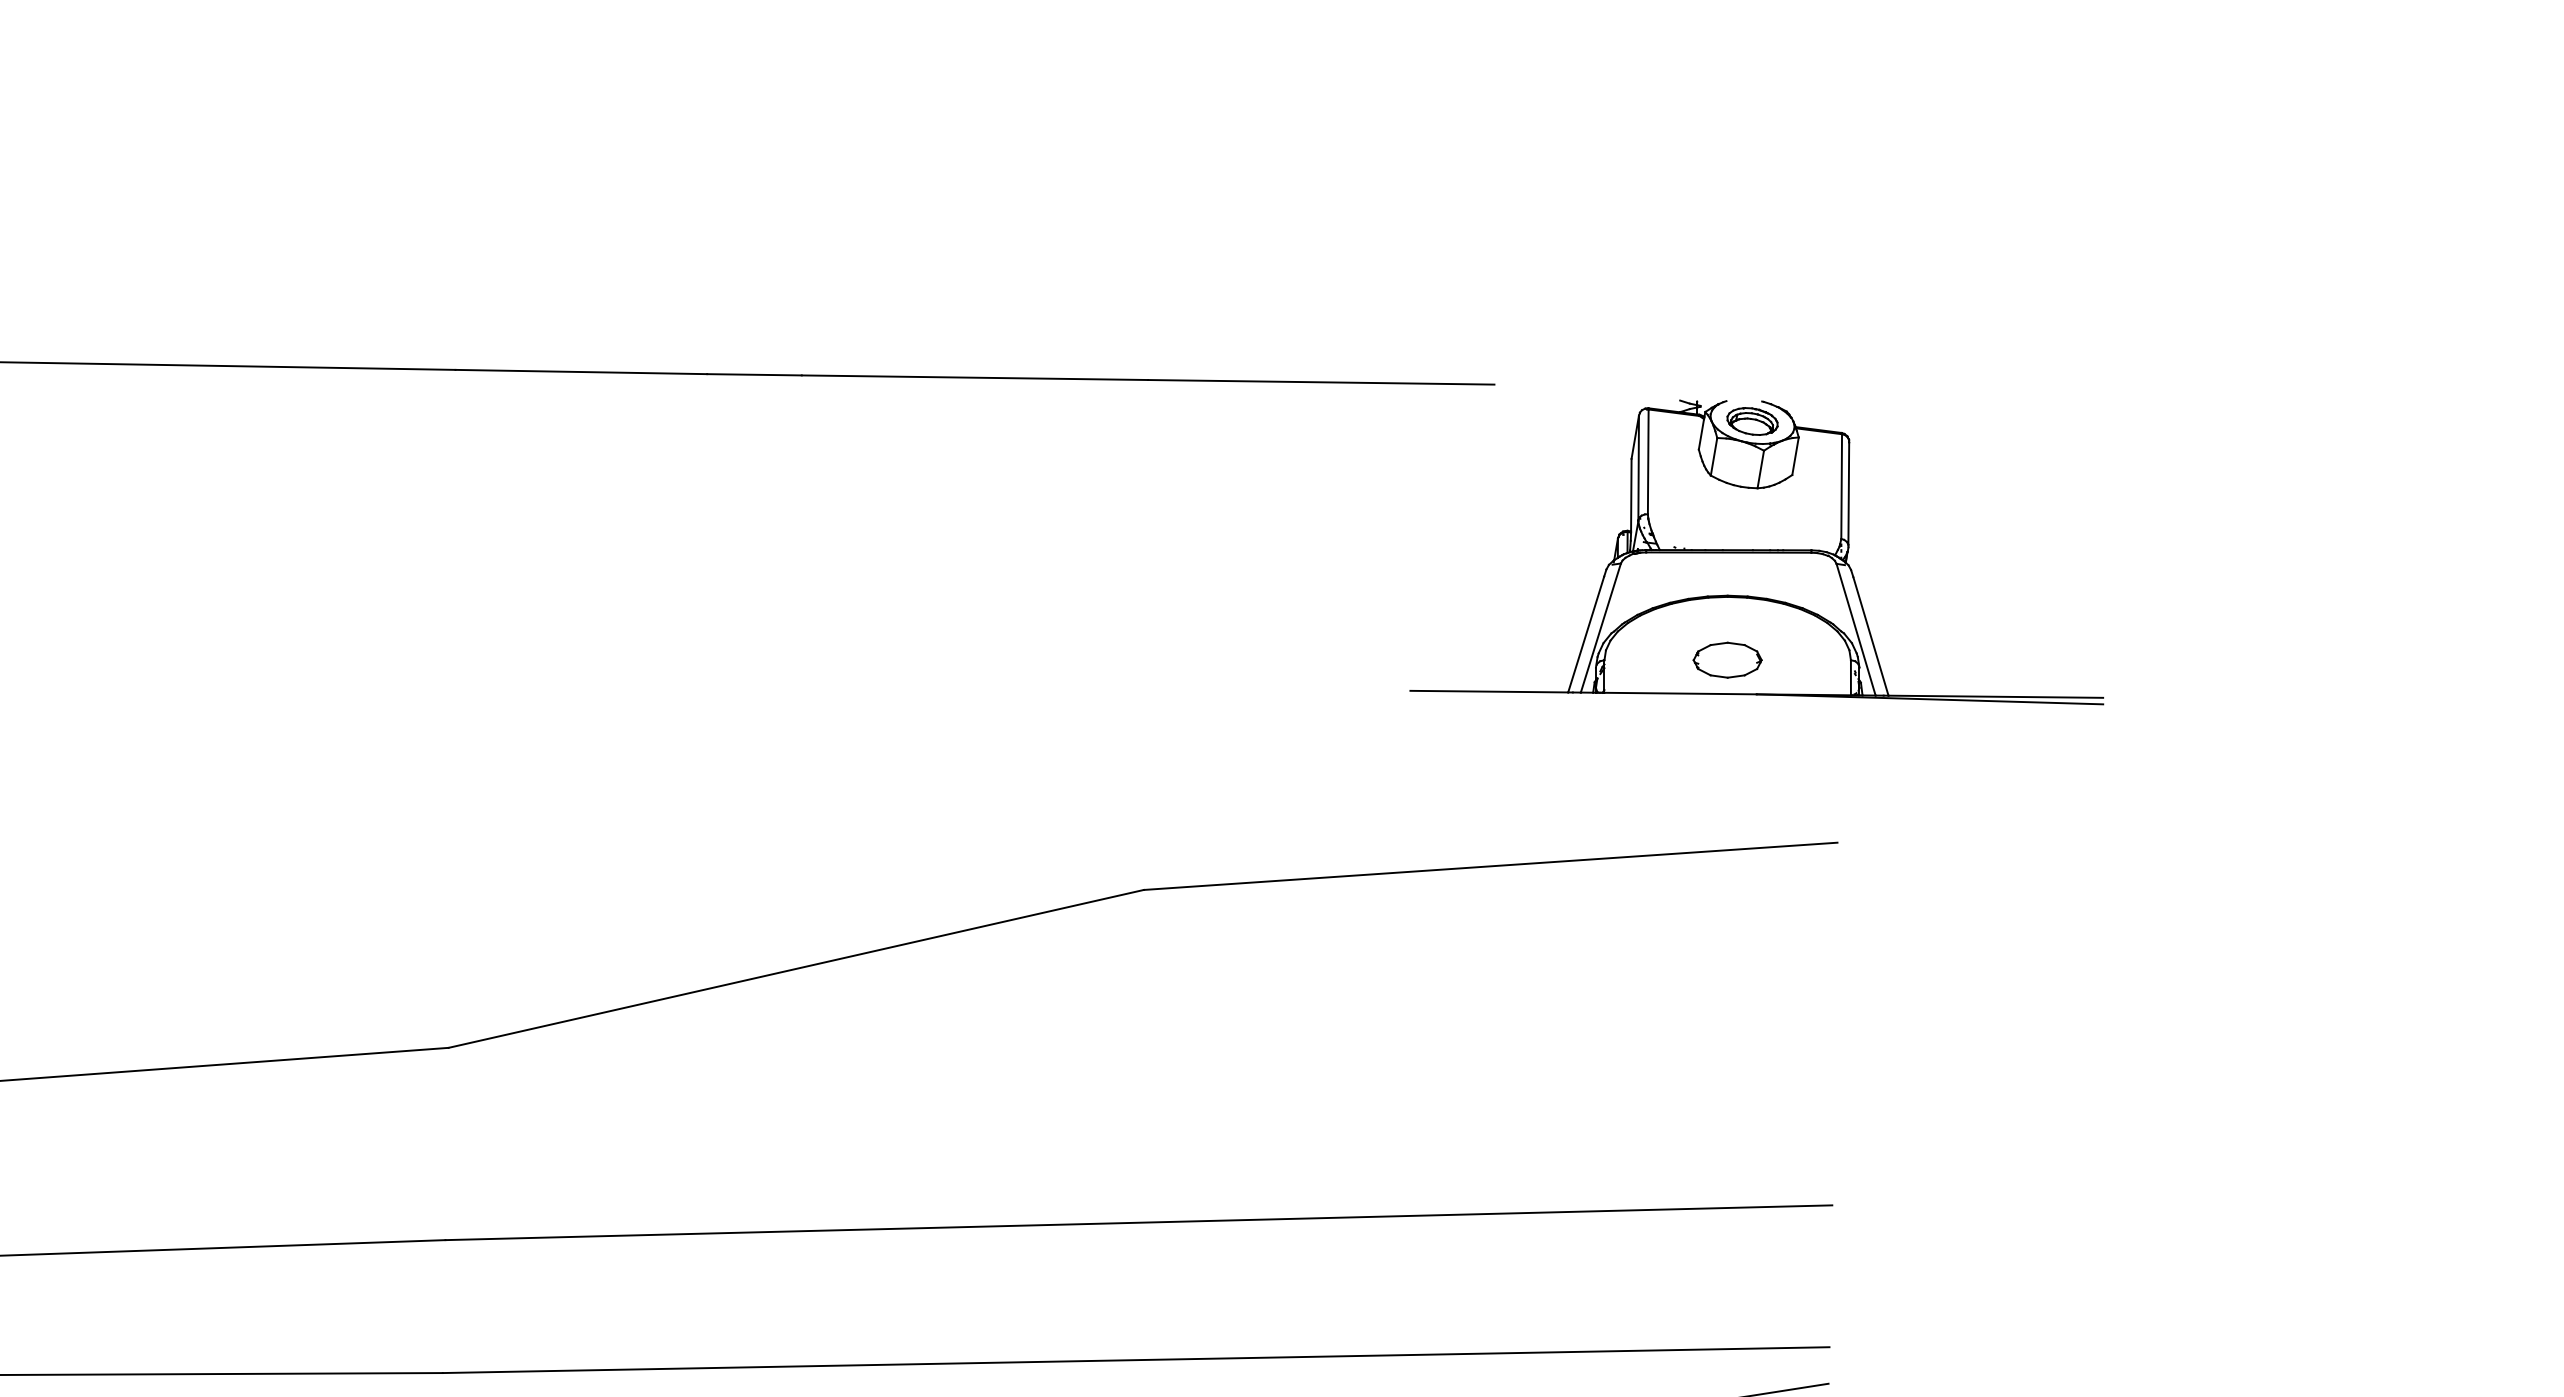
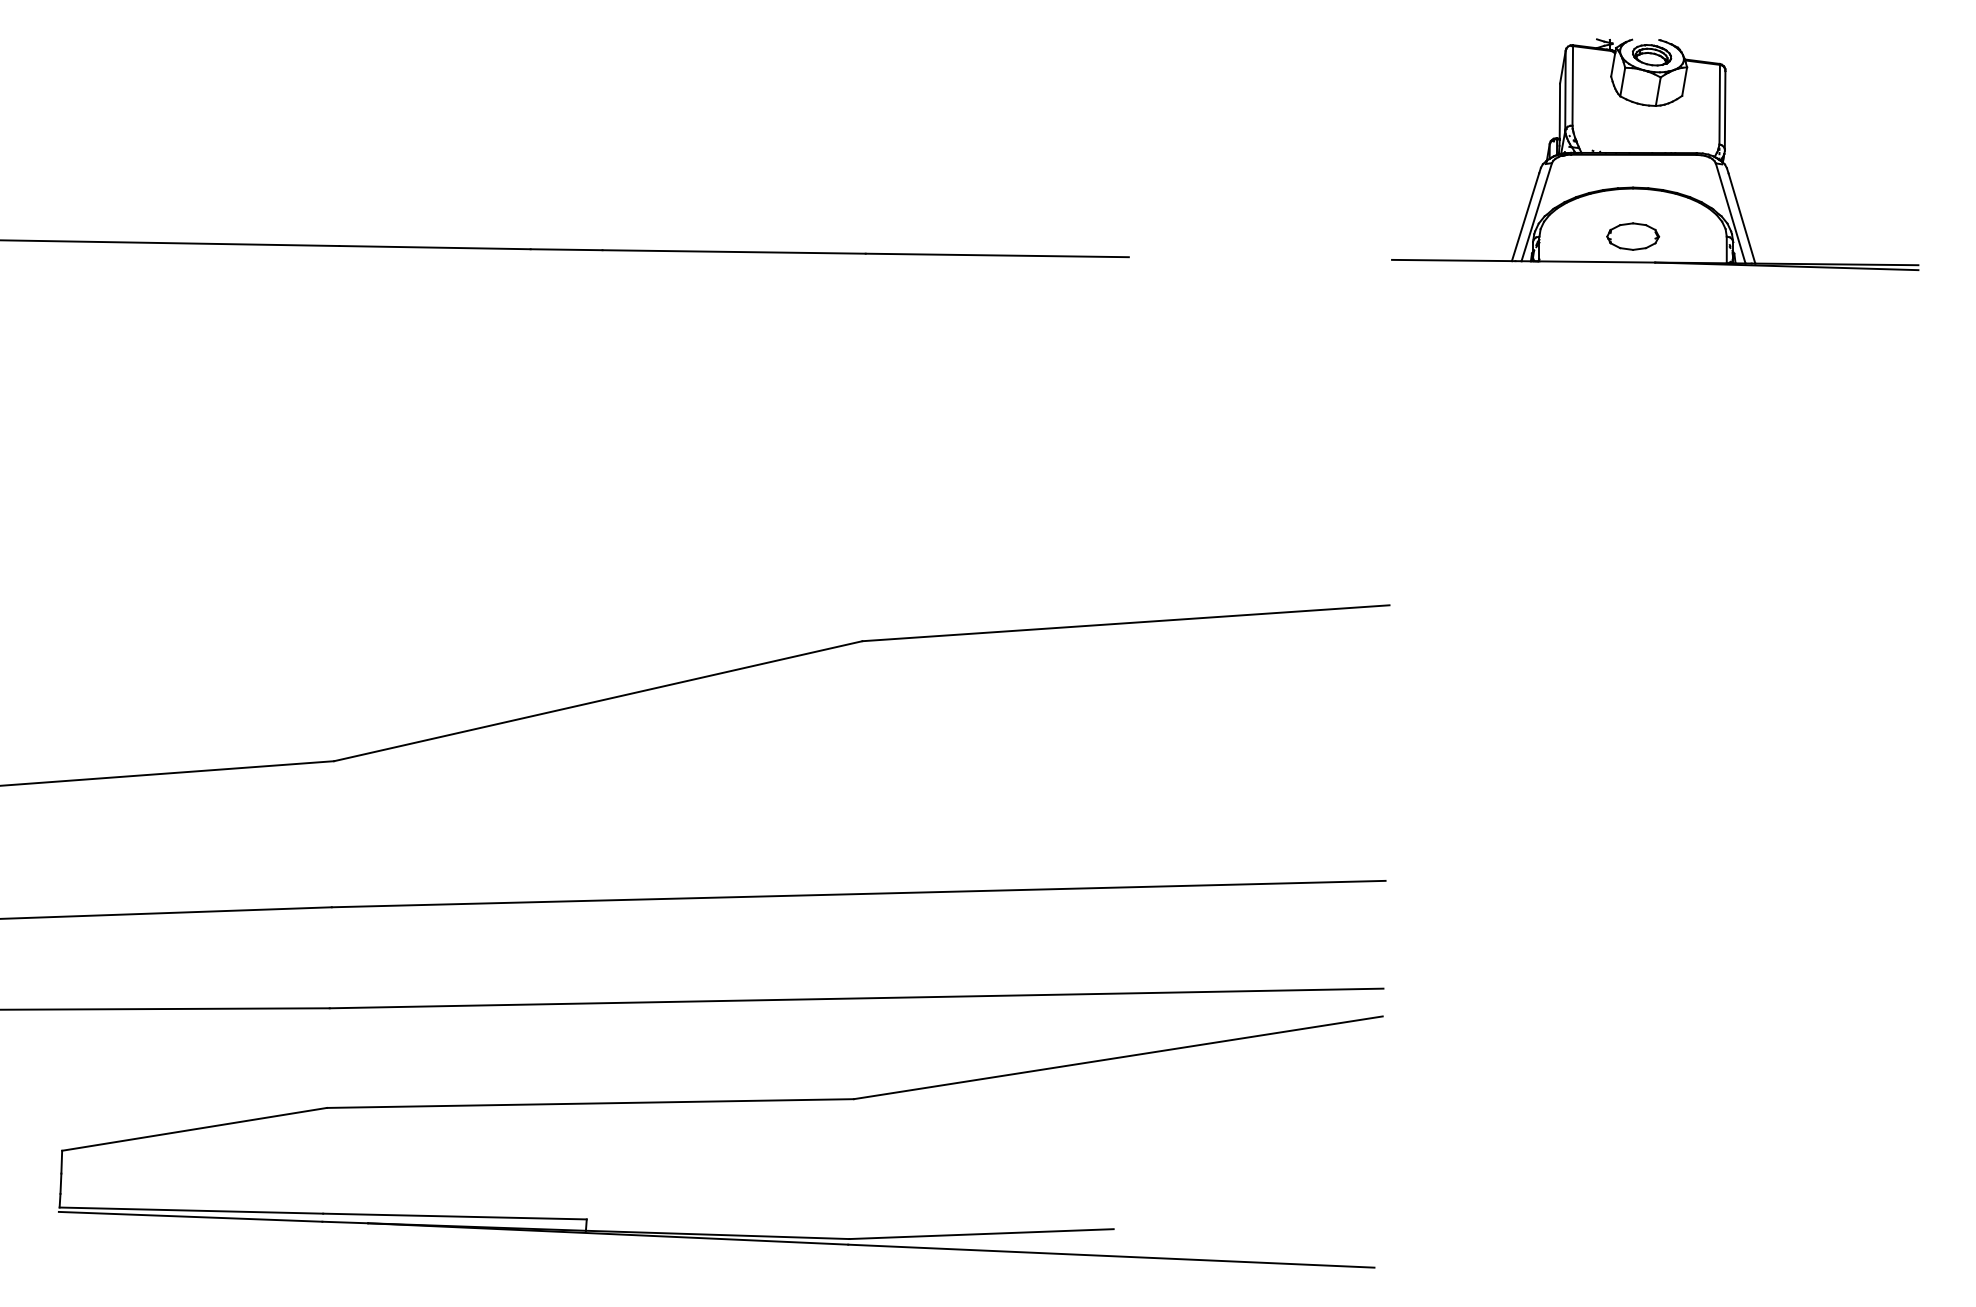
part: (1757, 552) -> (1655, 154), moved

